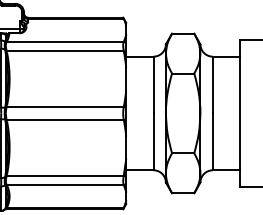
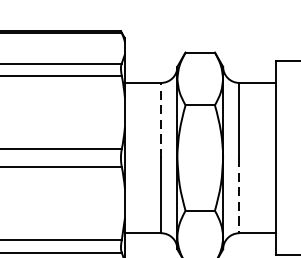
line: (153, 84) -> (161, 119), solid -> dashed
line: (212, 142) -> (239, 196), solid -> dashed

